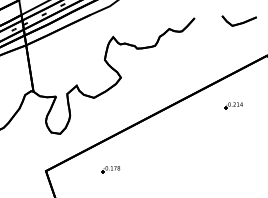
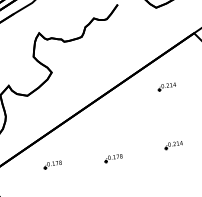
part: (233, 164) -> (173, 145), added
part: (171, 170) -> (113, 158), added

